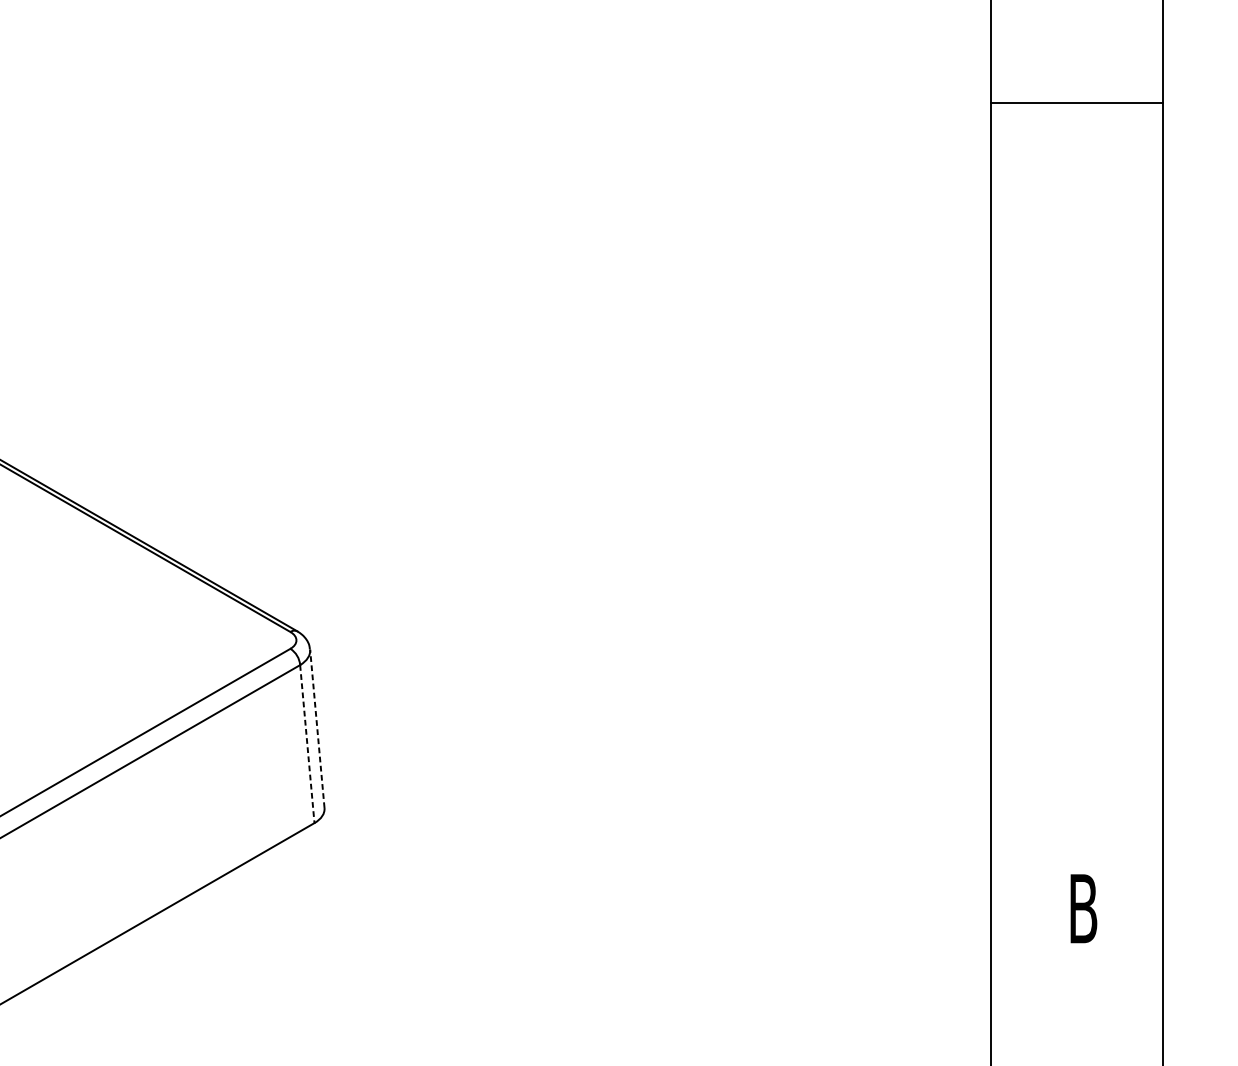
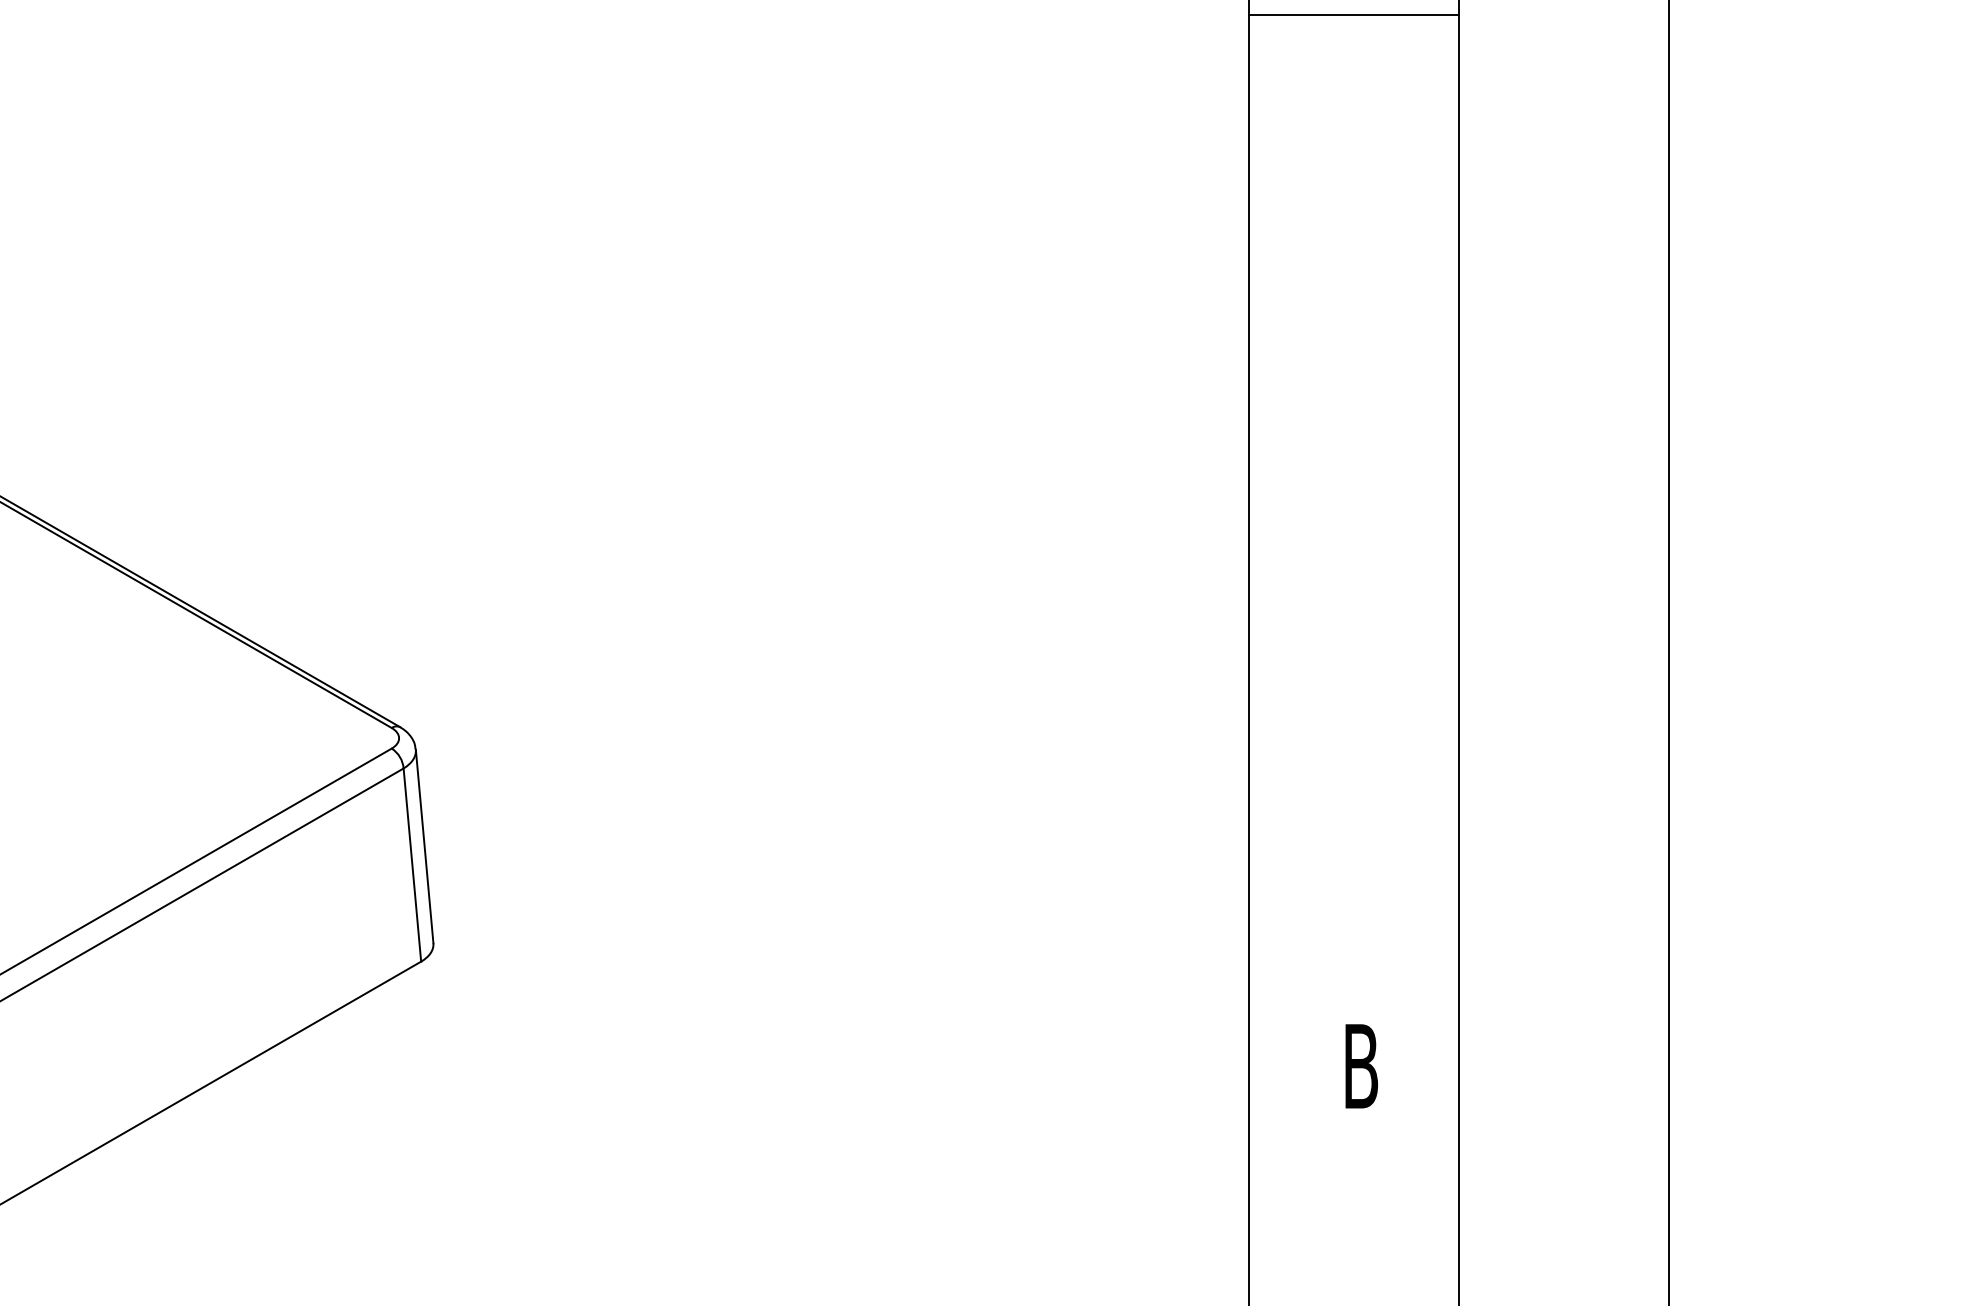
line: (1077, 102) -> (1353, 14), moved
line: (317, 728) -> (424, 845), dashed -> solid
line: (307, 744) -> (412, 865), dashed -> solid

